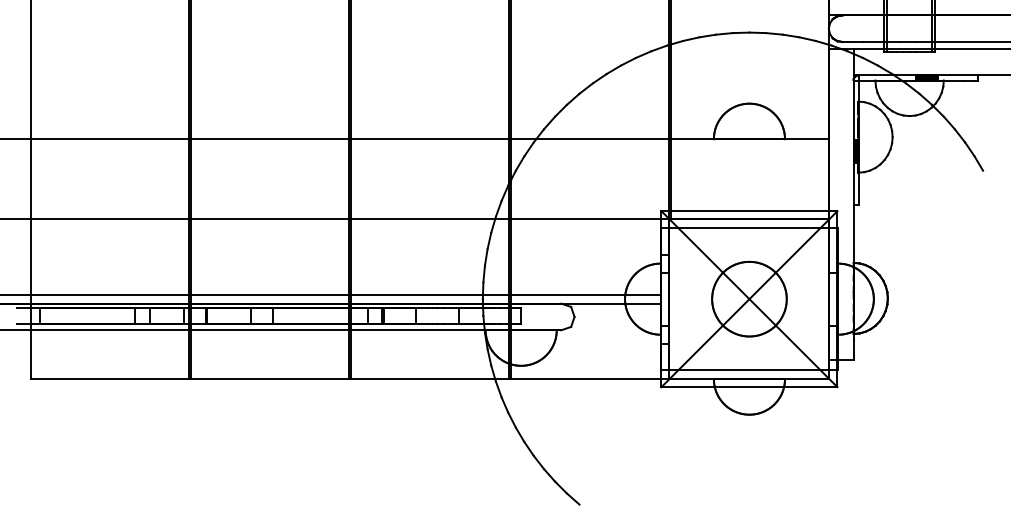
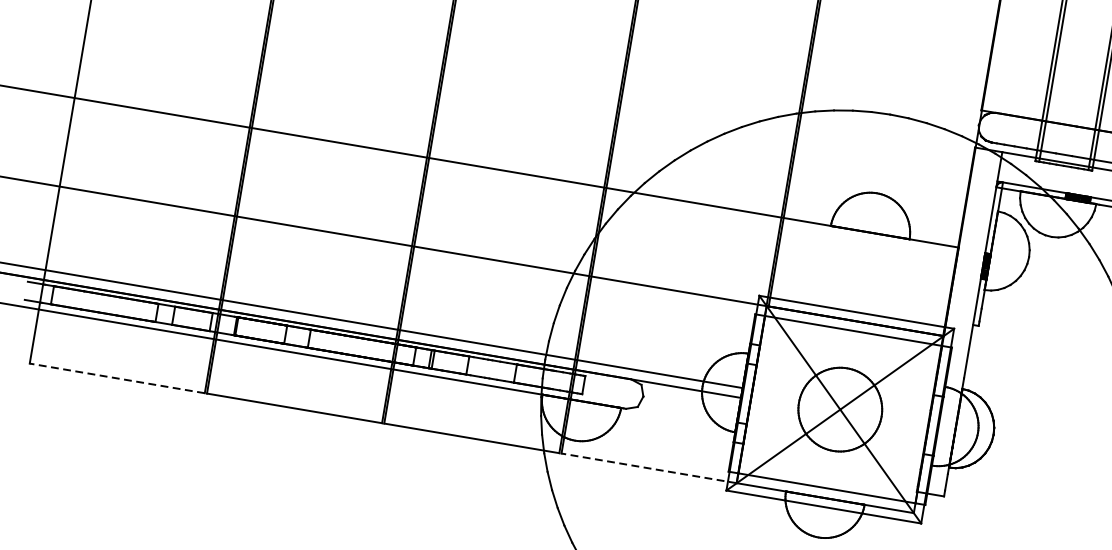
line: (109, 379) -> (116, 378), solid -> dashed
line: (589, 379) -> (648, 468), solid -> dashed

